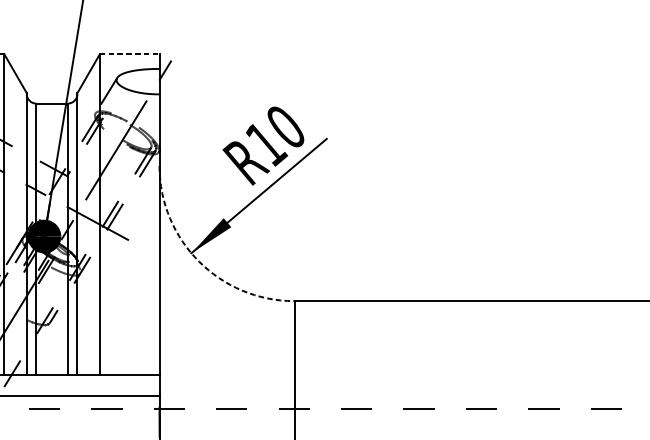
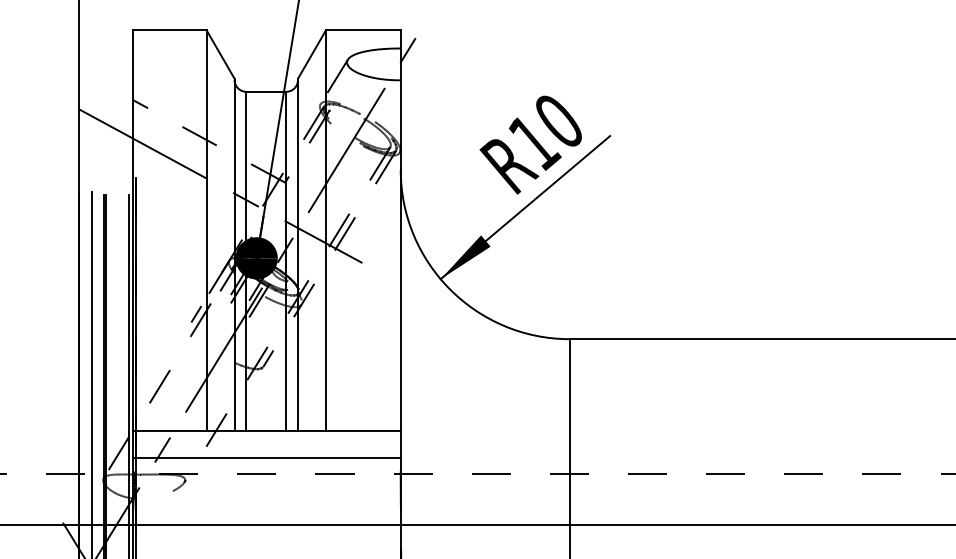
line: (129, 54) -> (363, 30), dashed -> solid
arc: (199, 261) -> (450, 289), dashed -> solid

